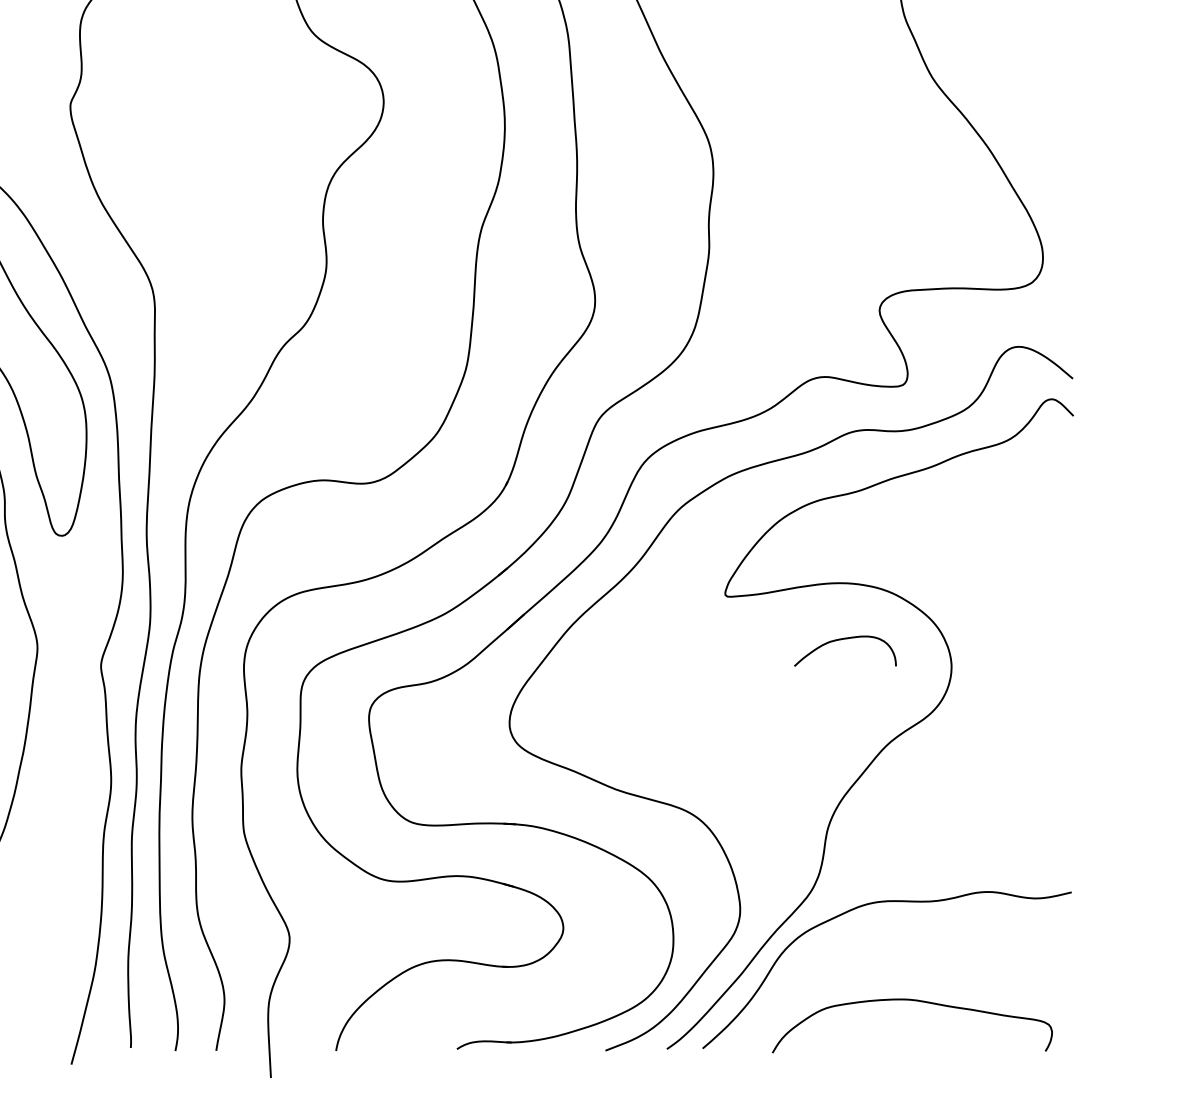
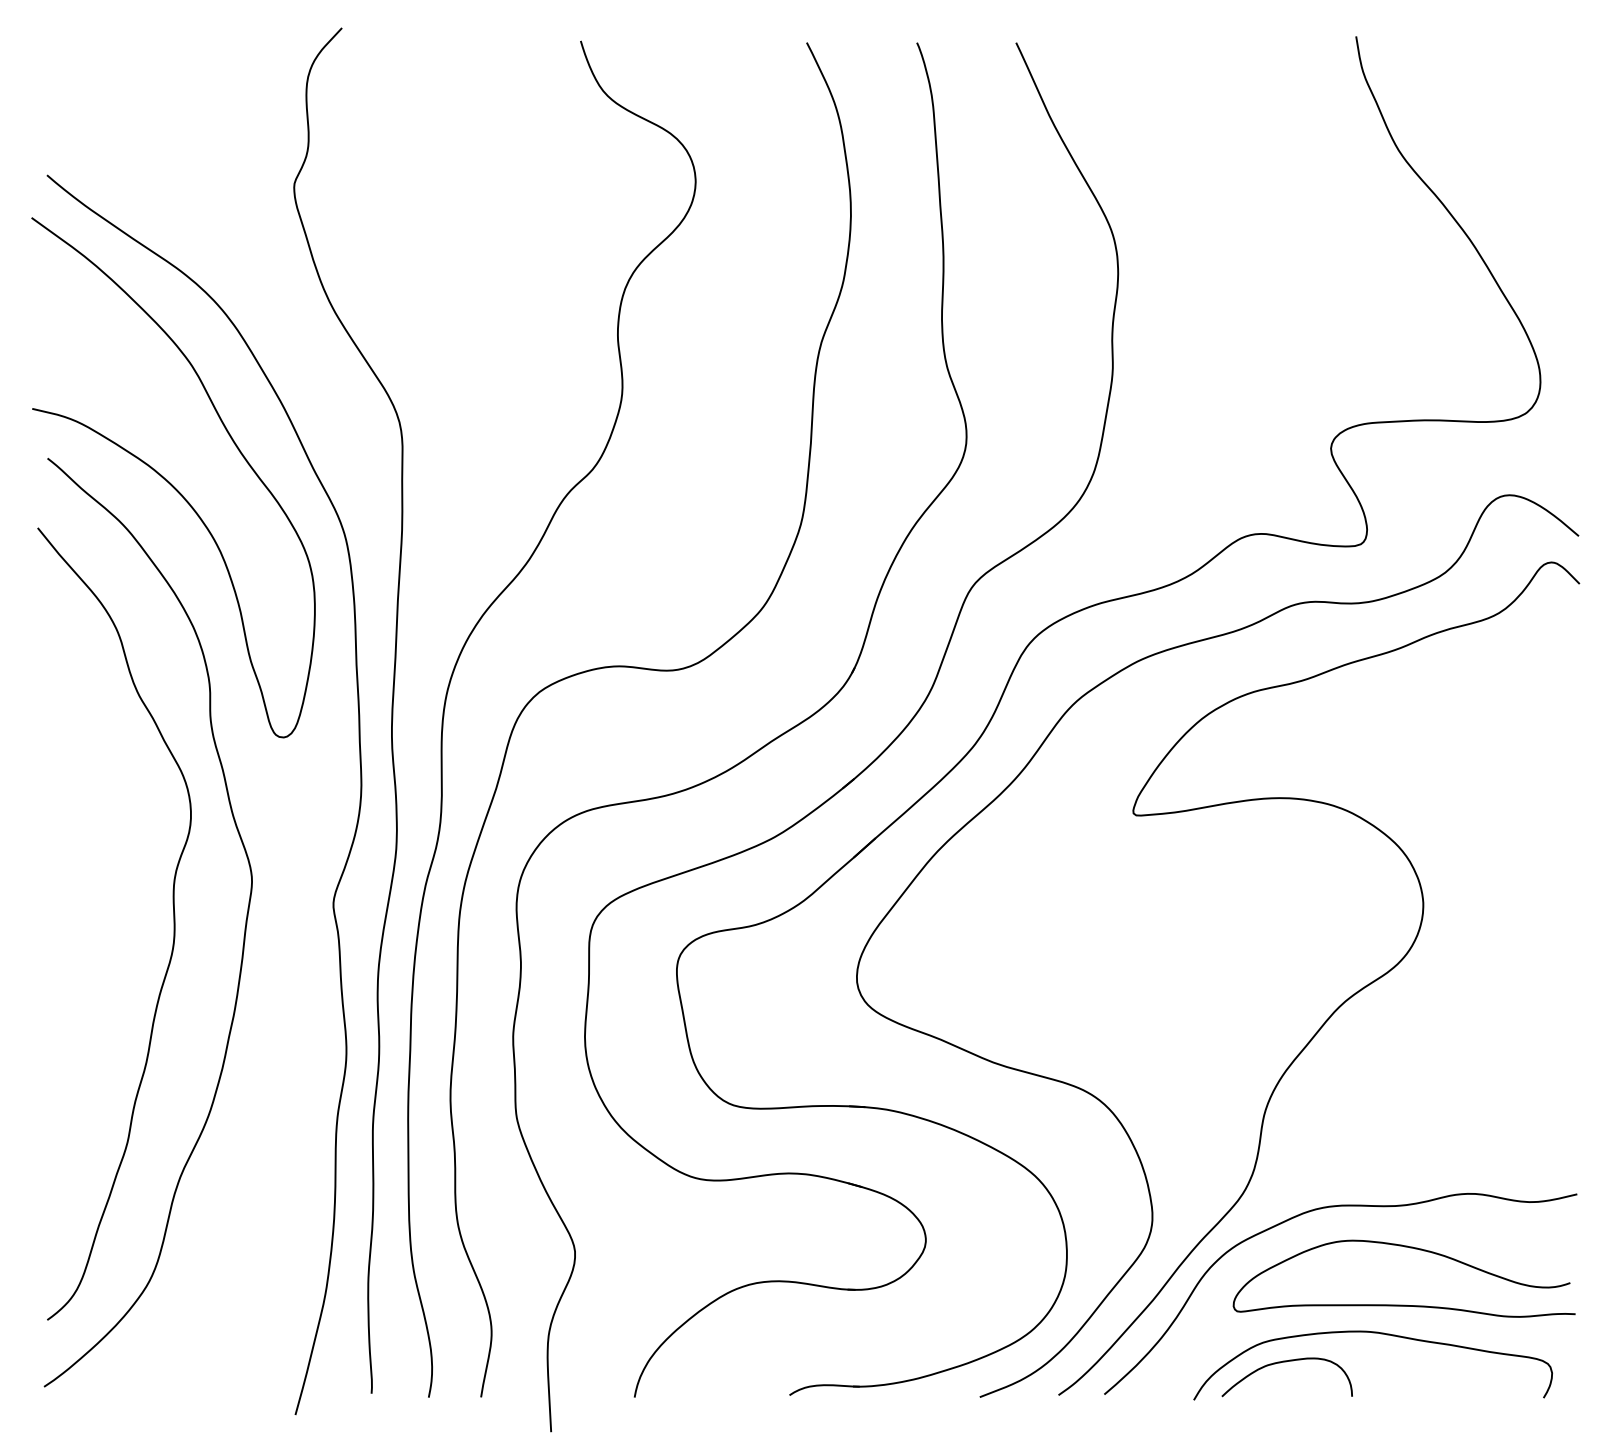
curve: (844, 639) -> (1286, 1362), moved
curve: (936, 978) -> (1403, 1304), added

